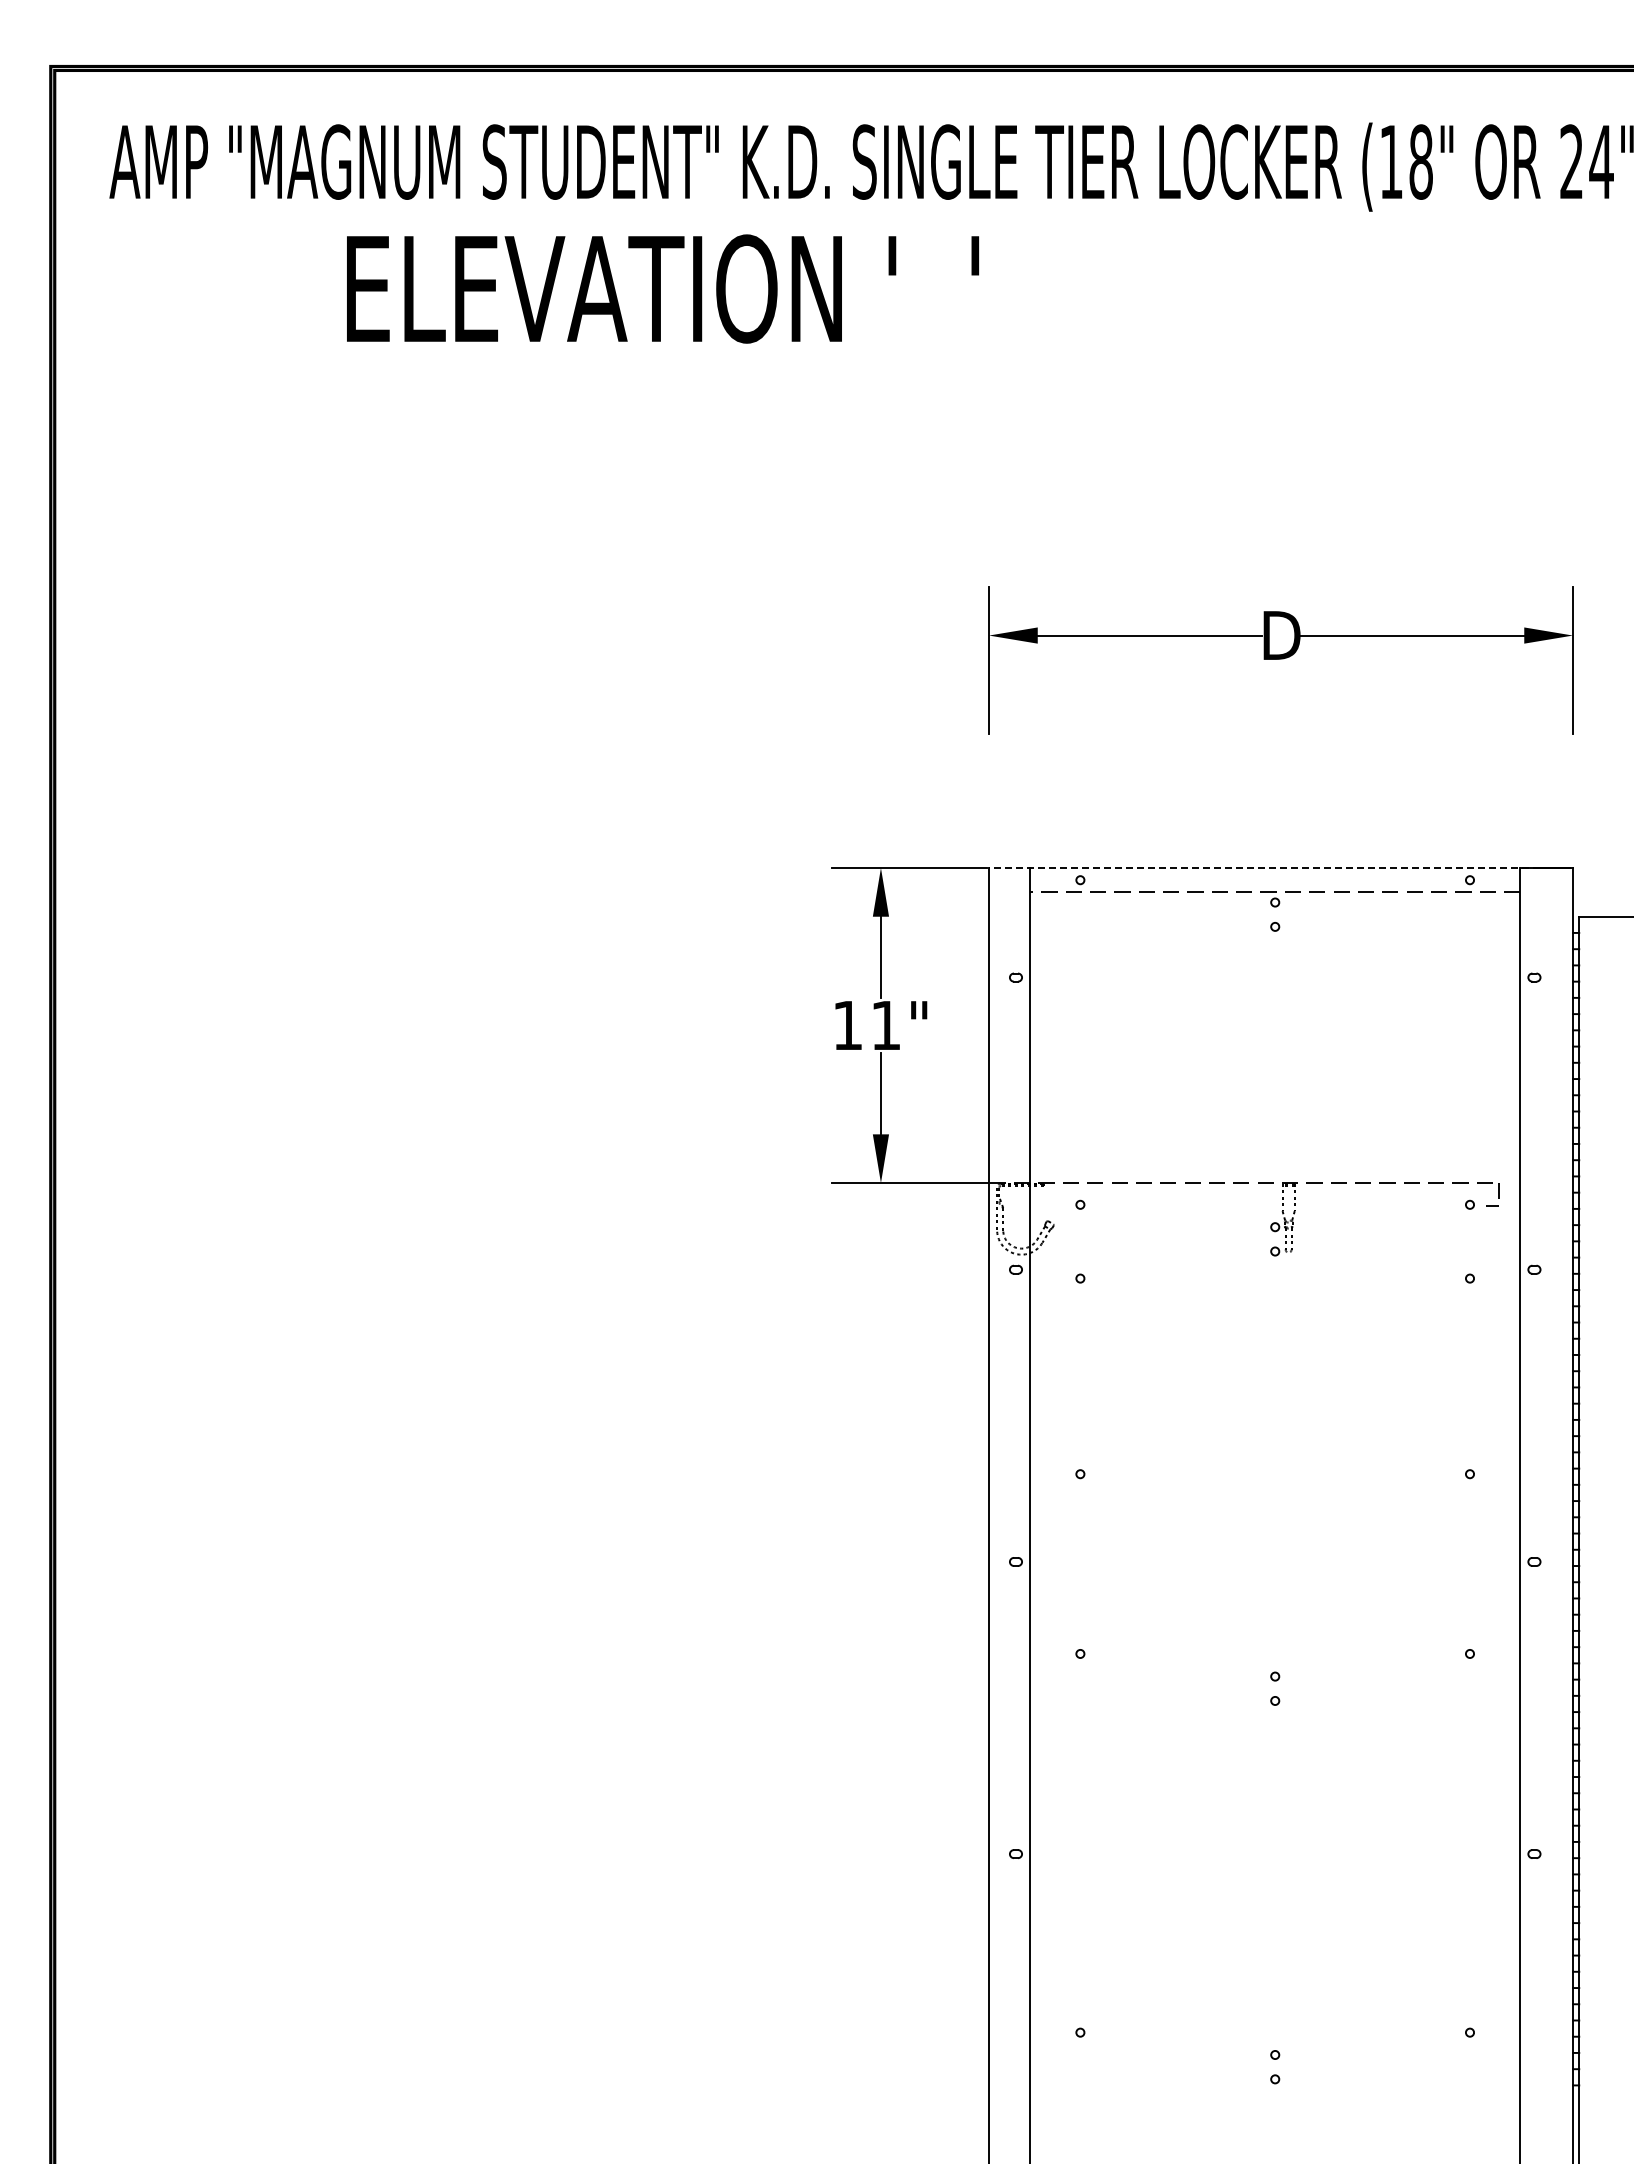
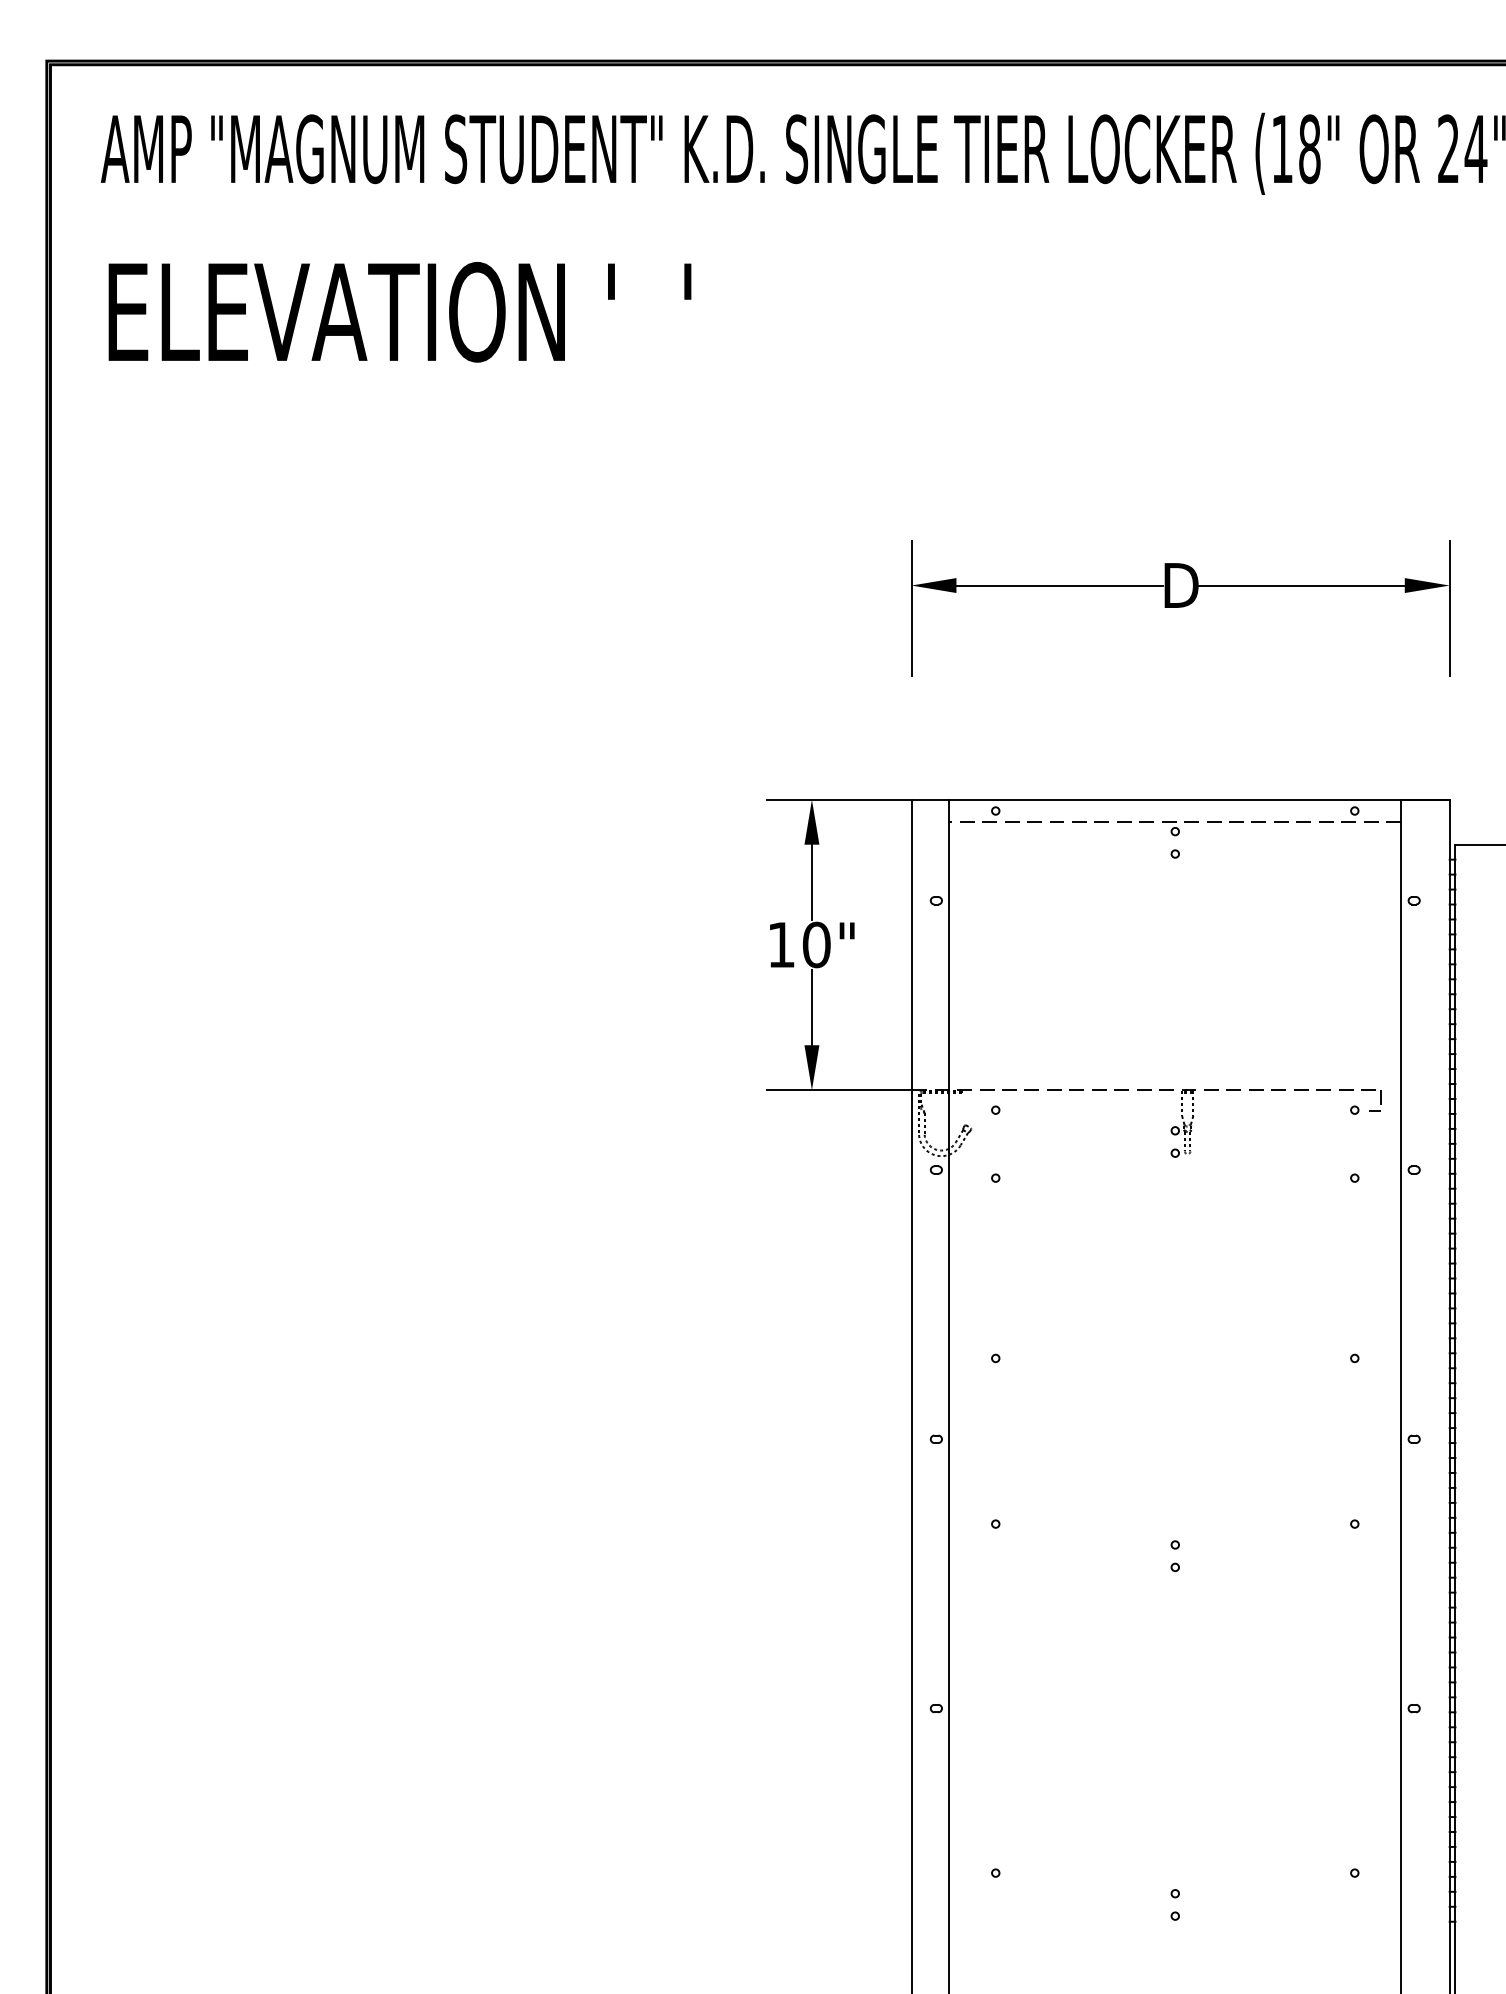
text: (663, 288) -> (400, 311), moved
line: (1269, 868) -> (1170, 800), dashed -> solid
text: (886, 1025) -> (817, 944), 11" -> 10"

